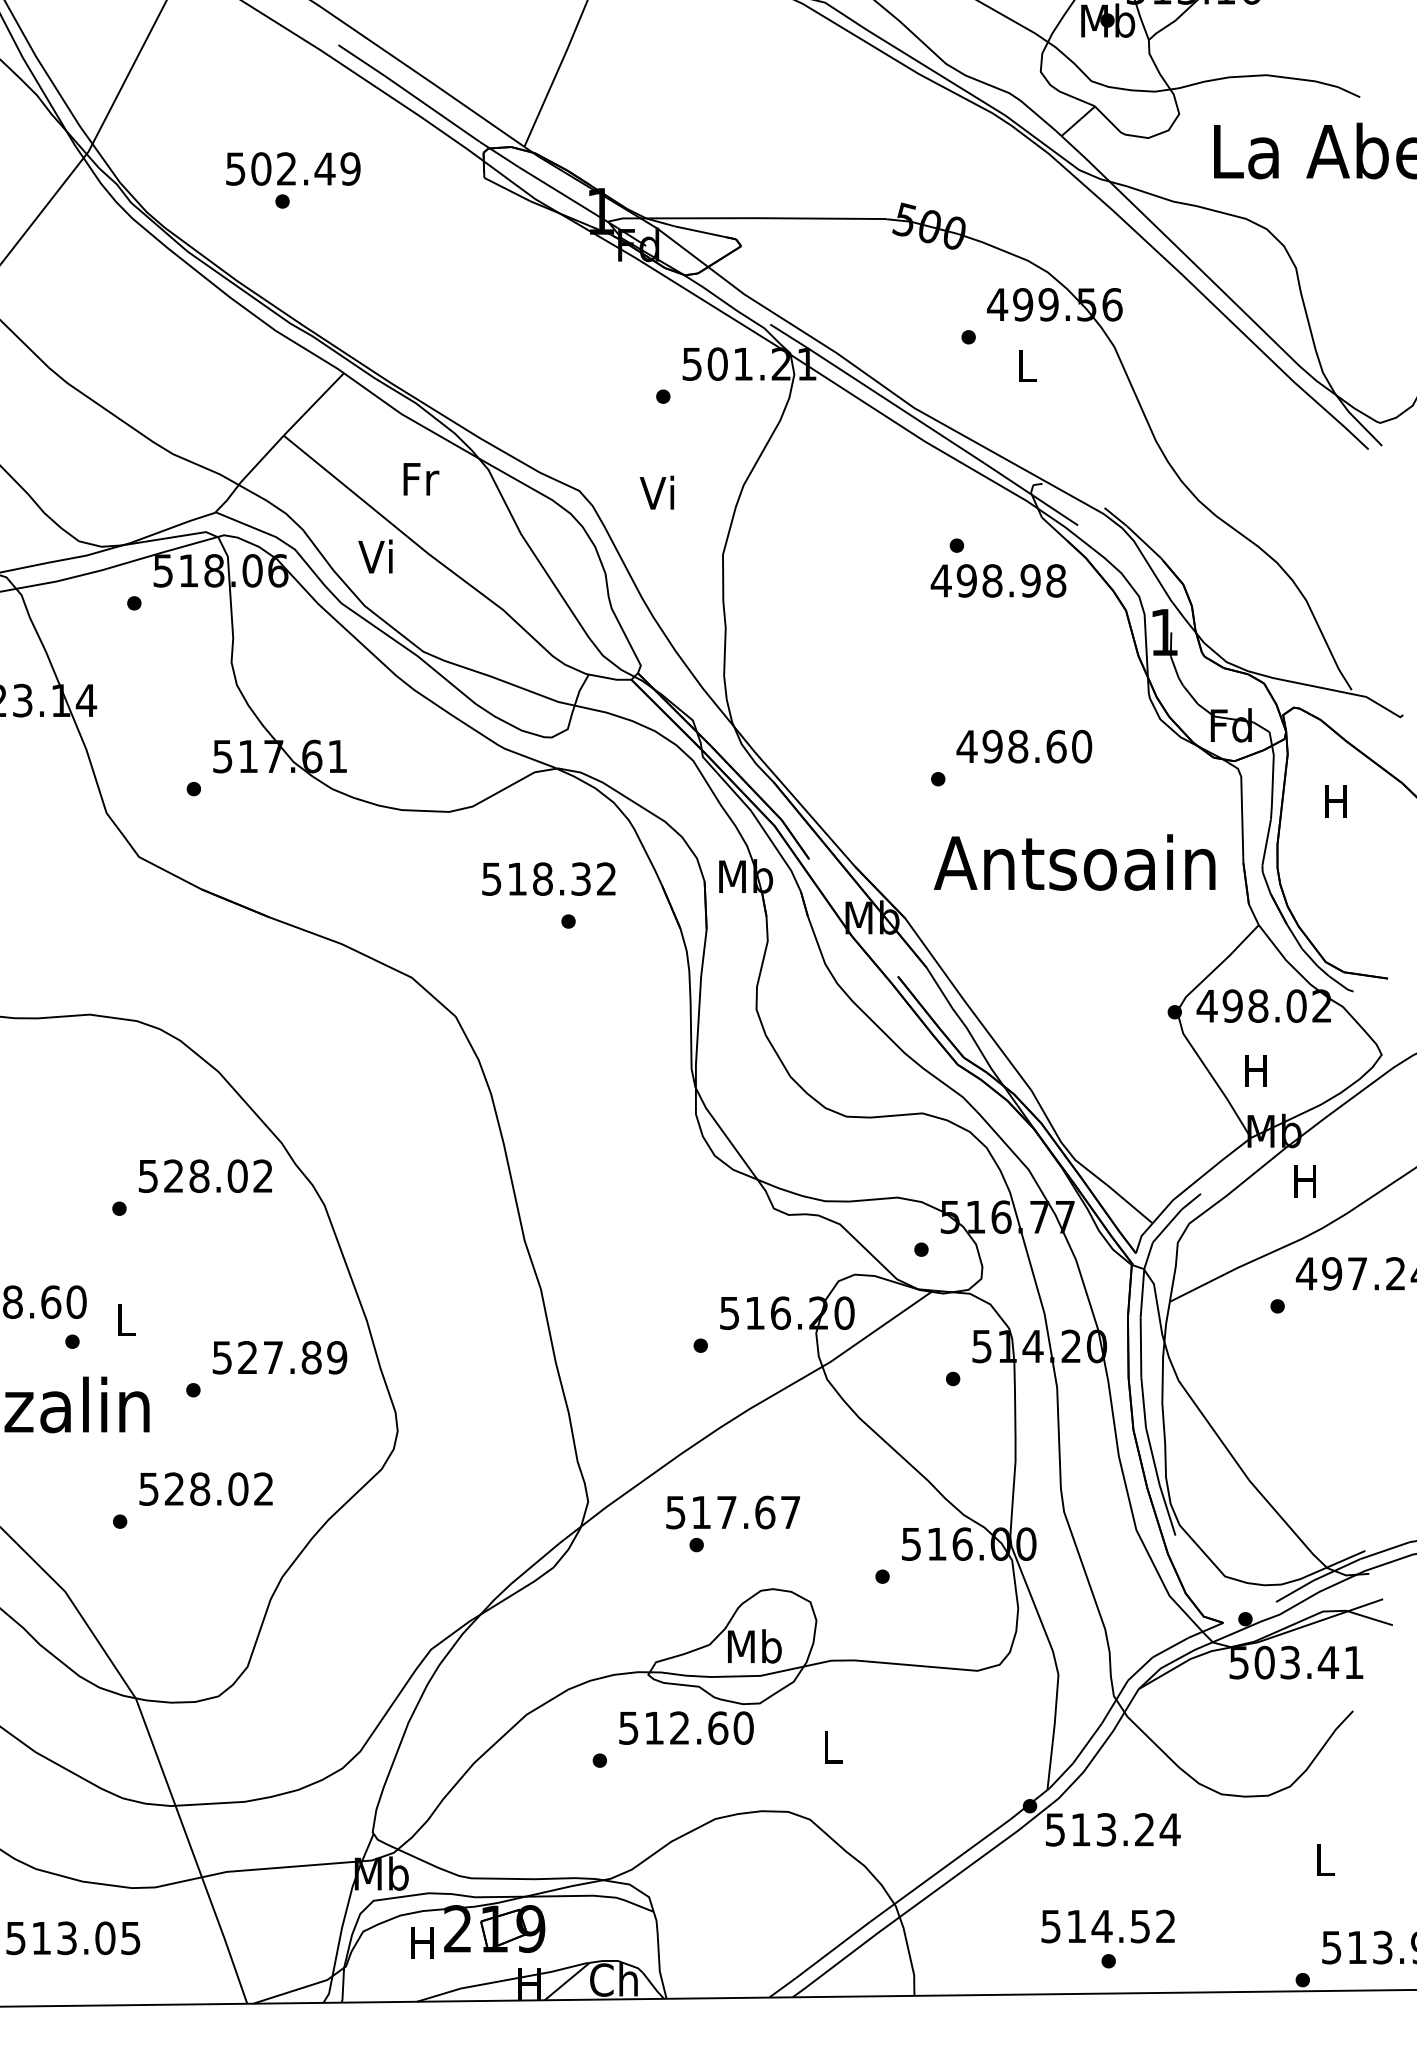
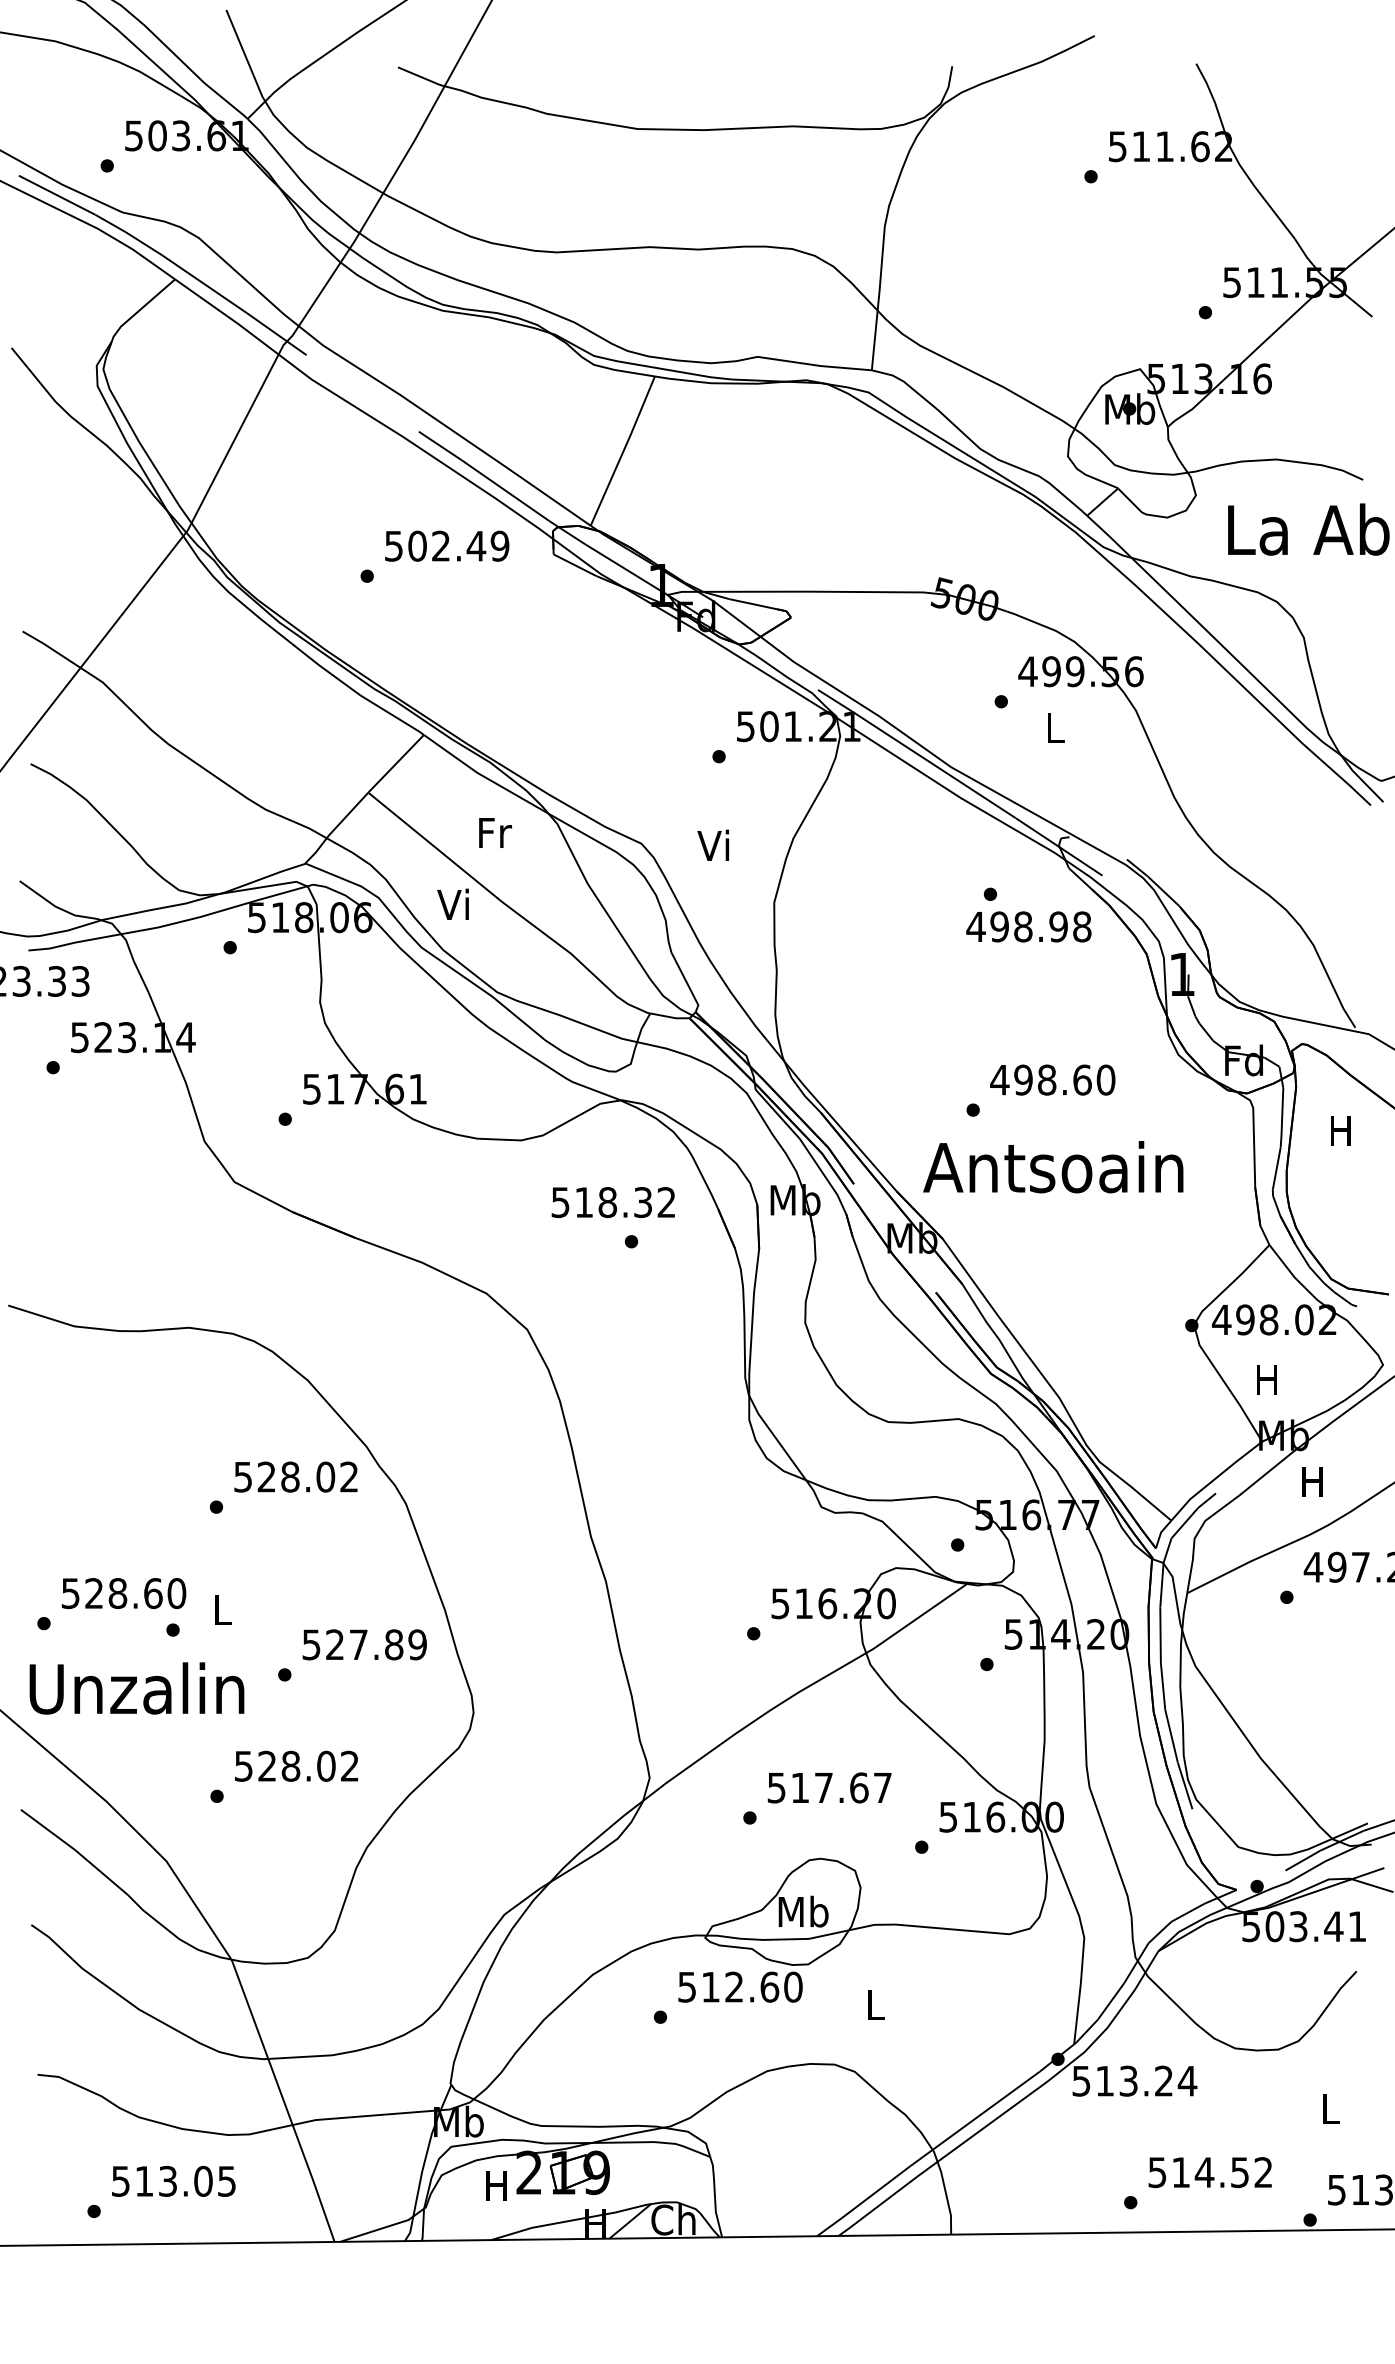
text: (293, 168) -> (447, 545), moved
text: (1074, 862) -> (1053, 1167), moved
text: (732, 1512) -> (829, 1787), moved
text: (1107, 1926) -> (1209, 2172), moved

